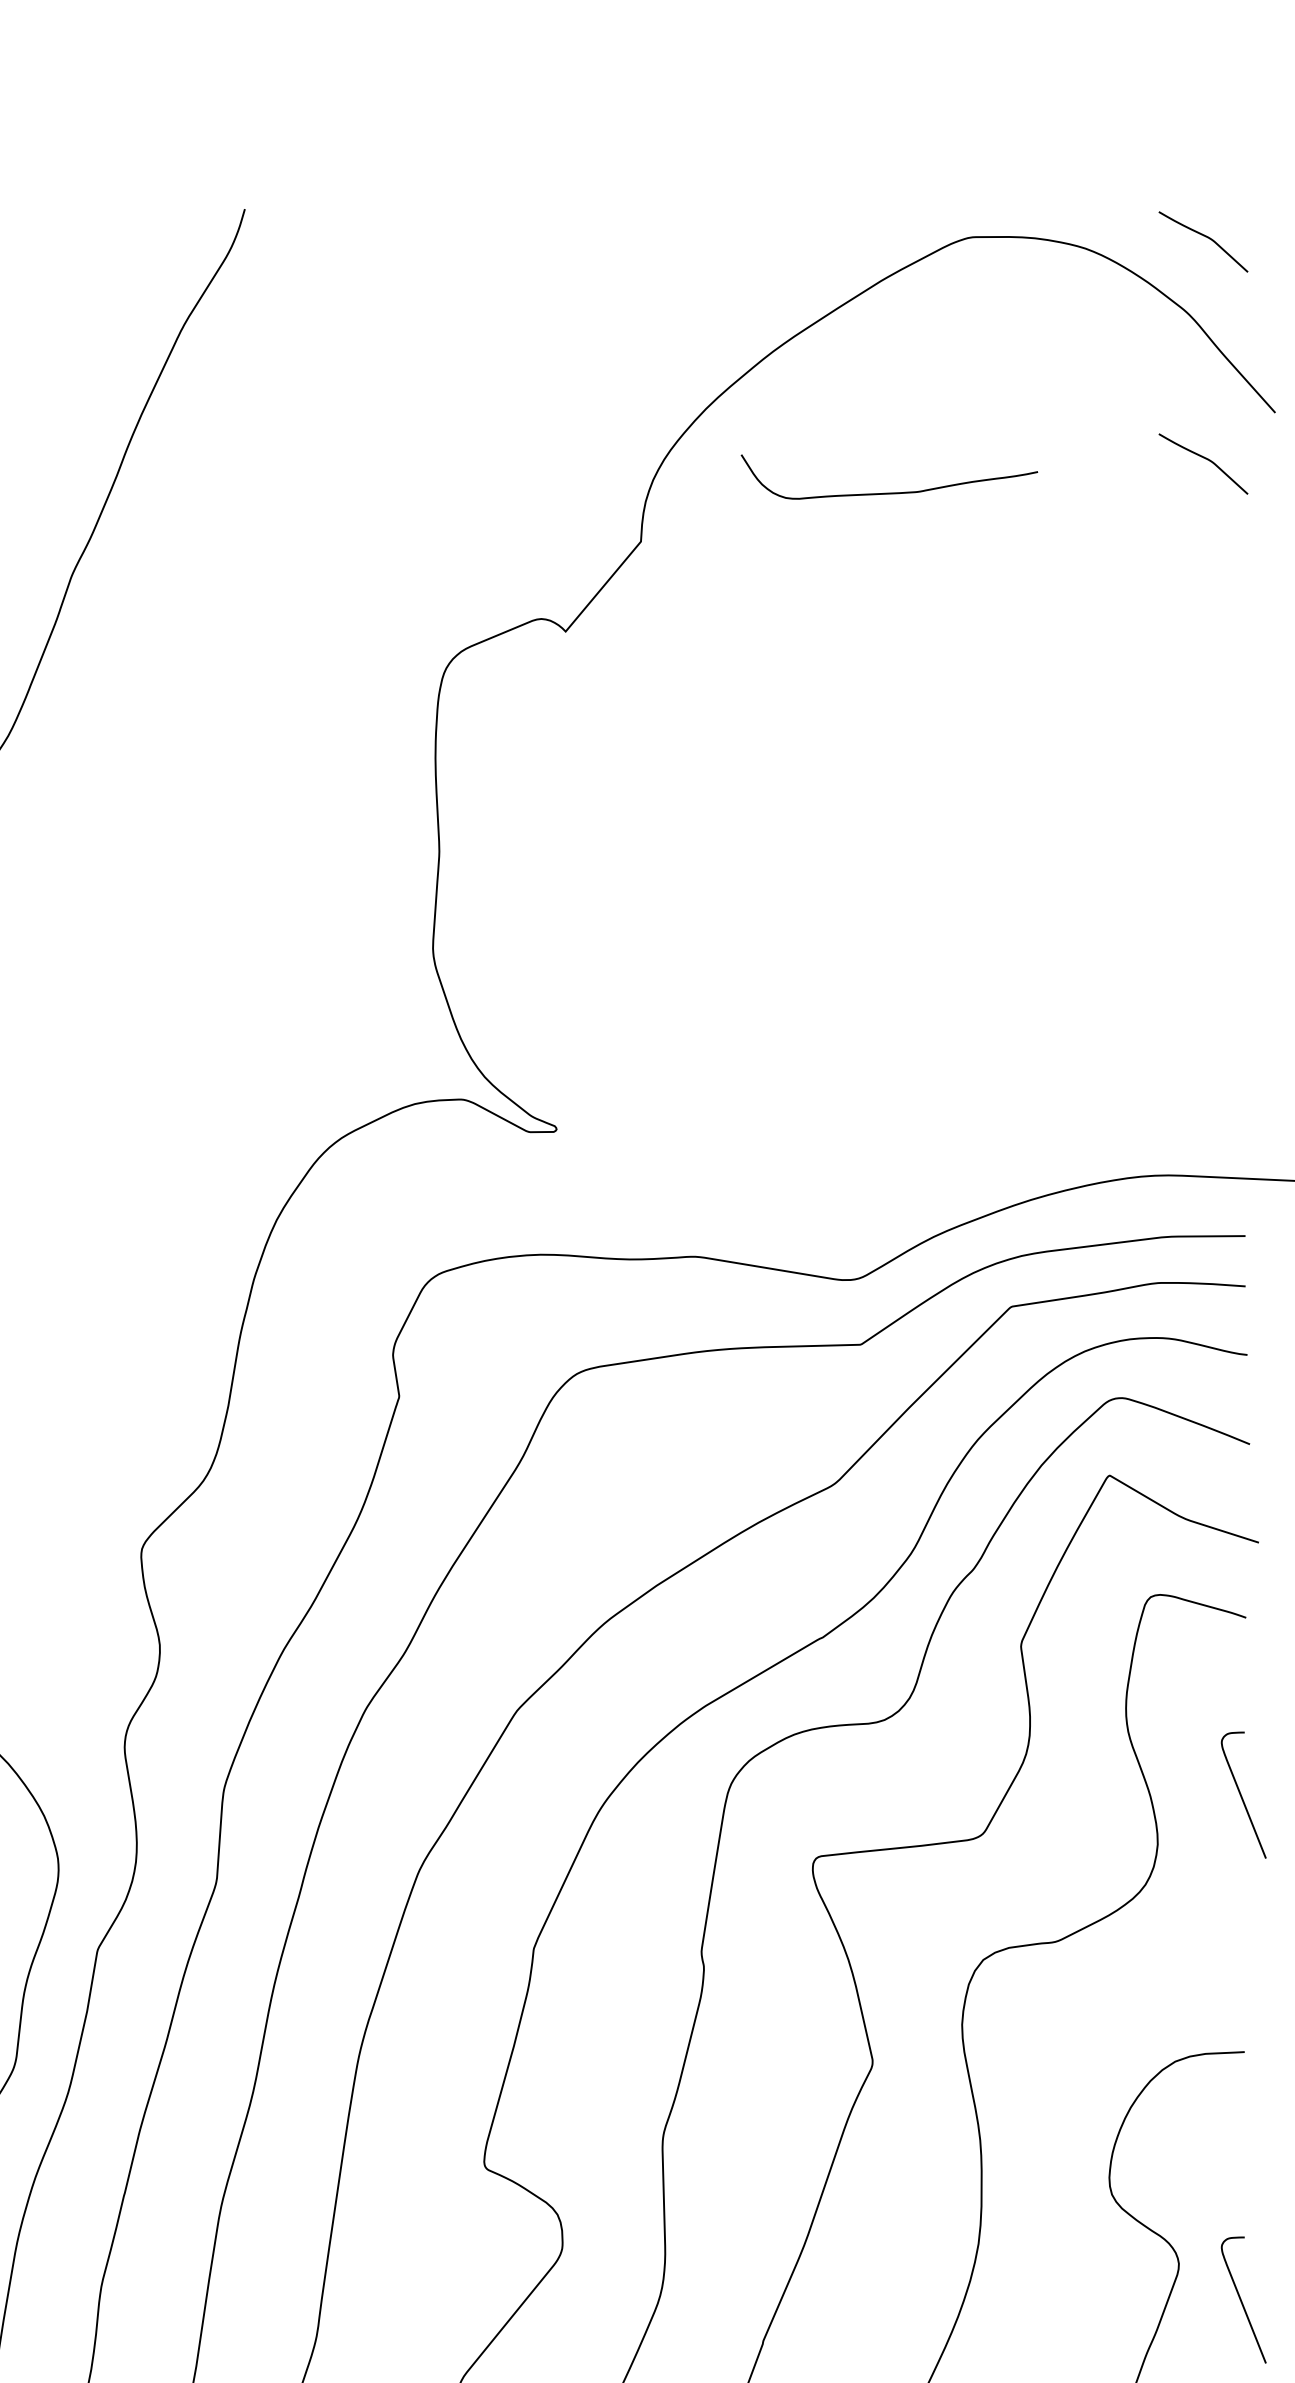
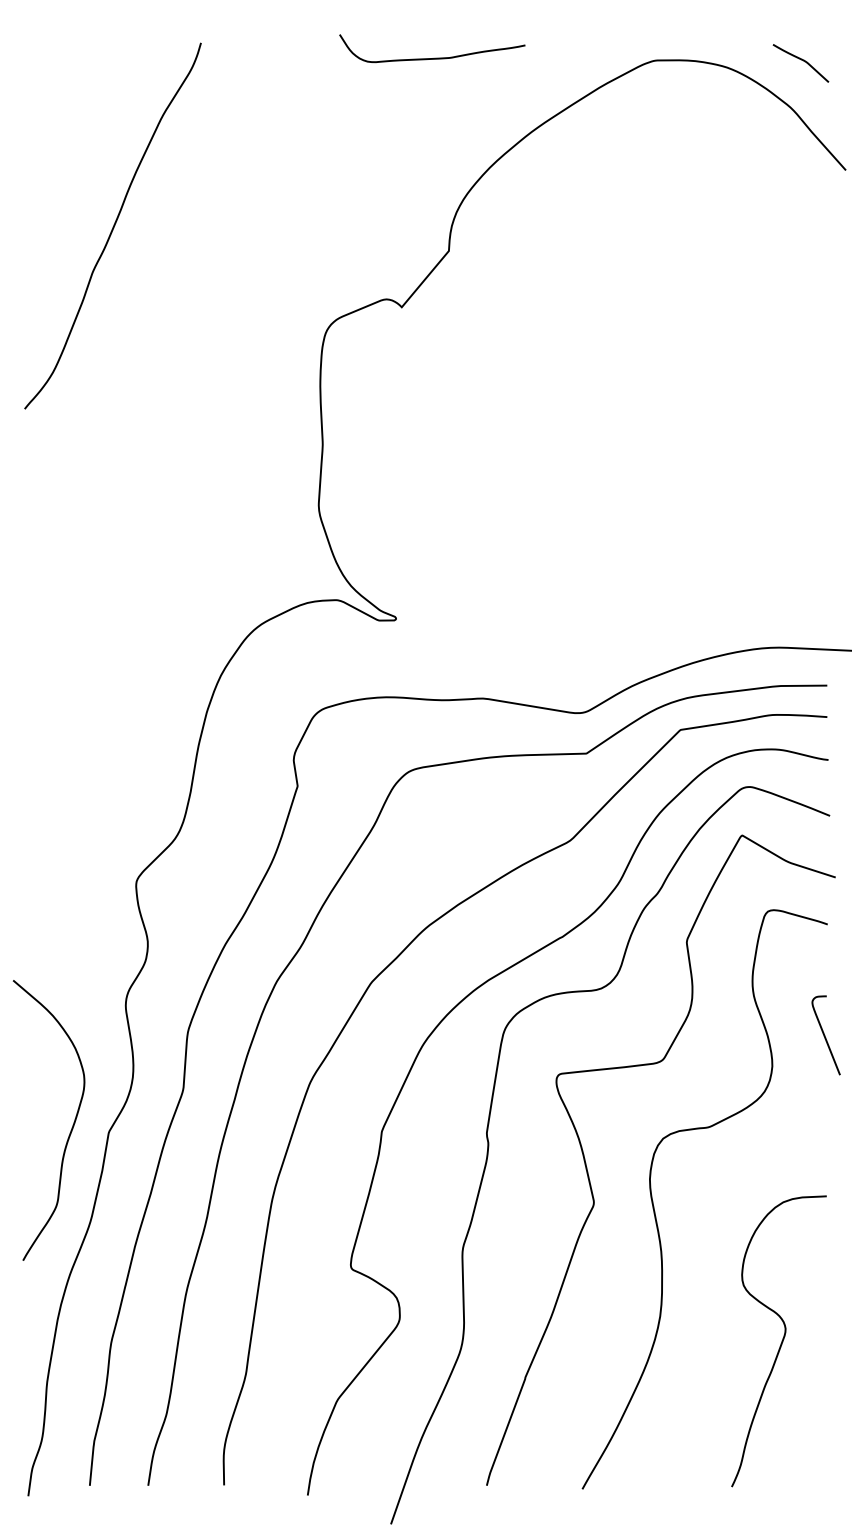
curve: (1204, 459) -> (801, 199), removed
curve: (892, 491) -> (434, 57), moved
curve: (1242, 2300) -> (825, 1351), removed

